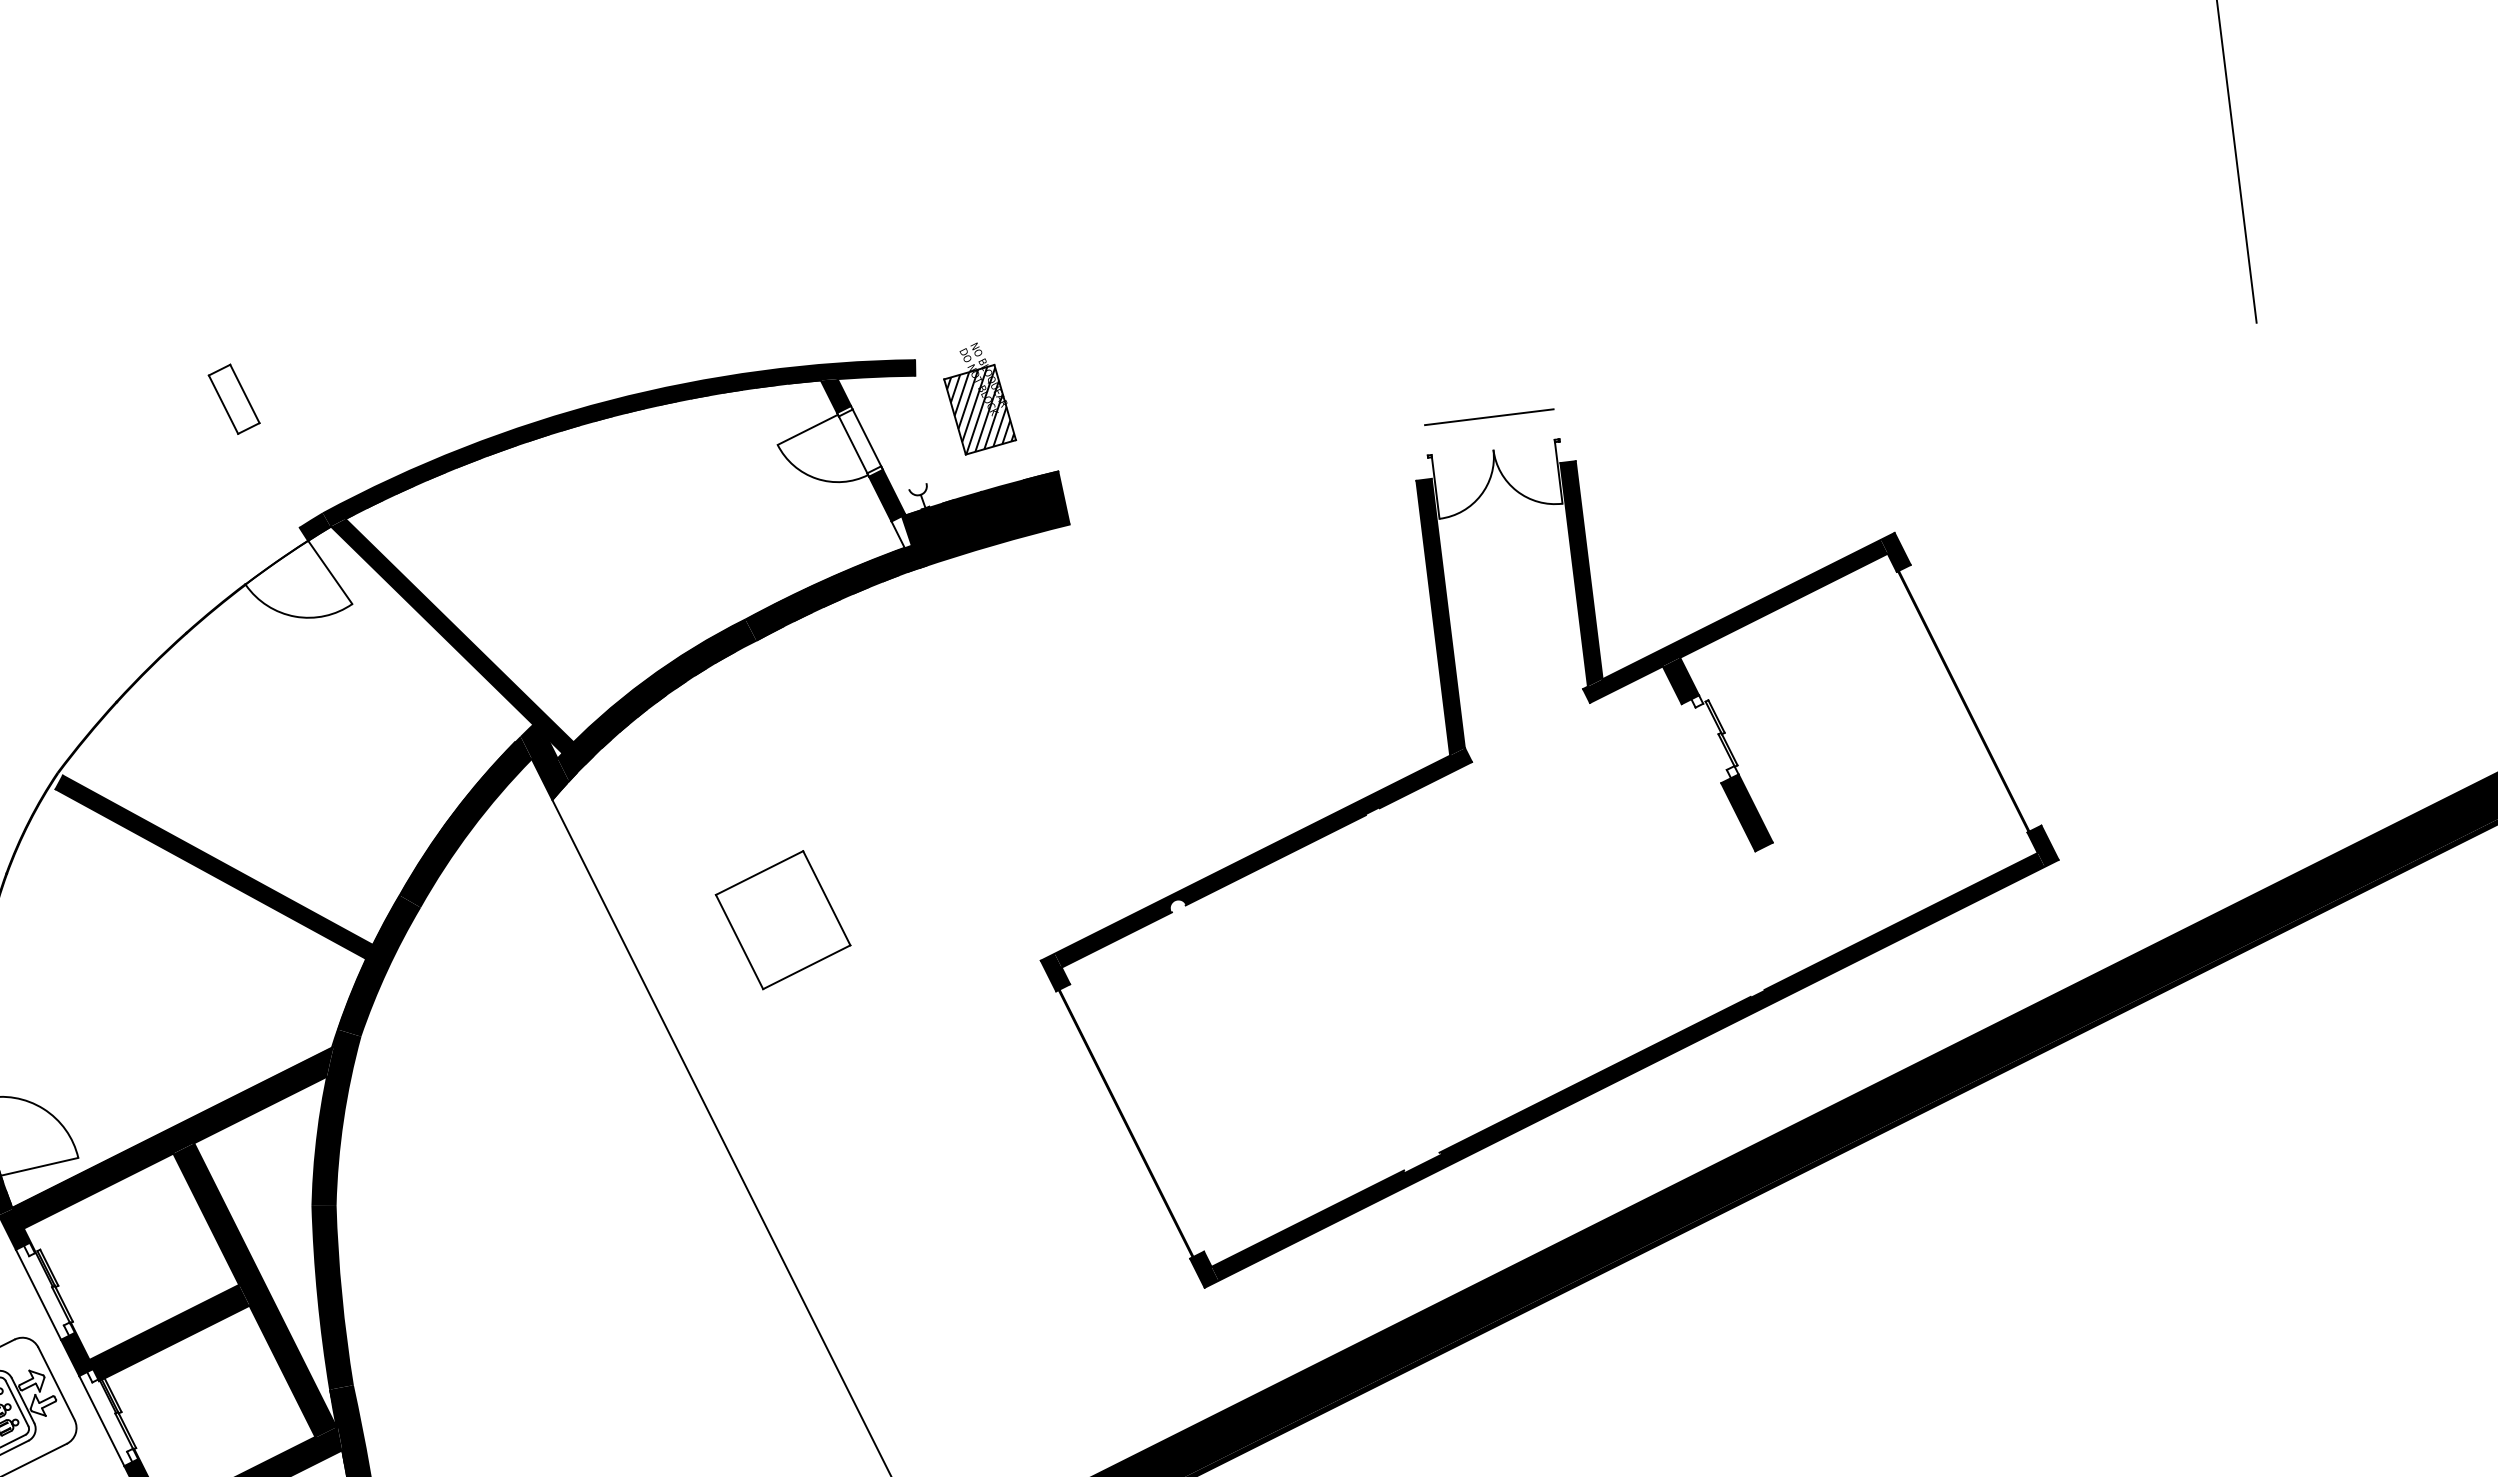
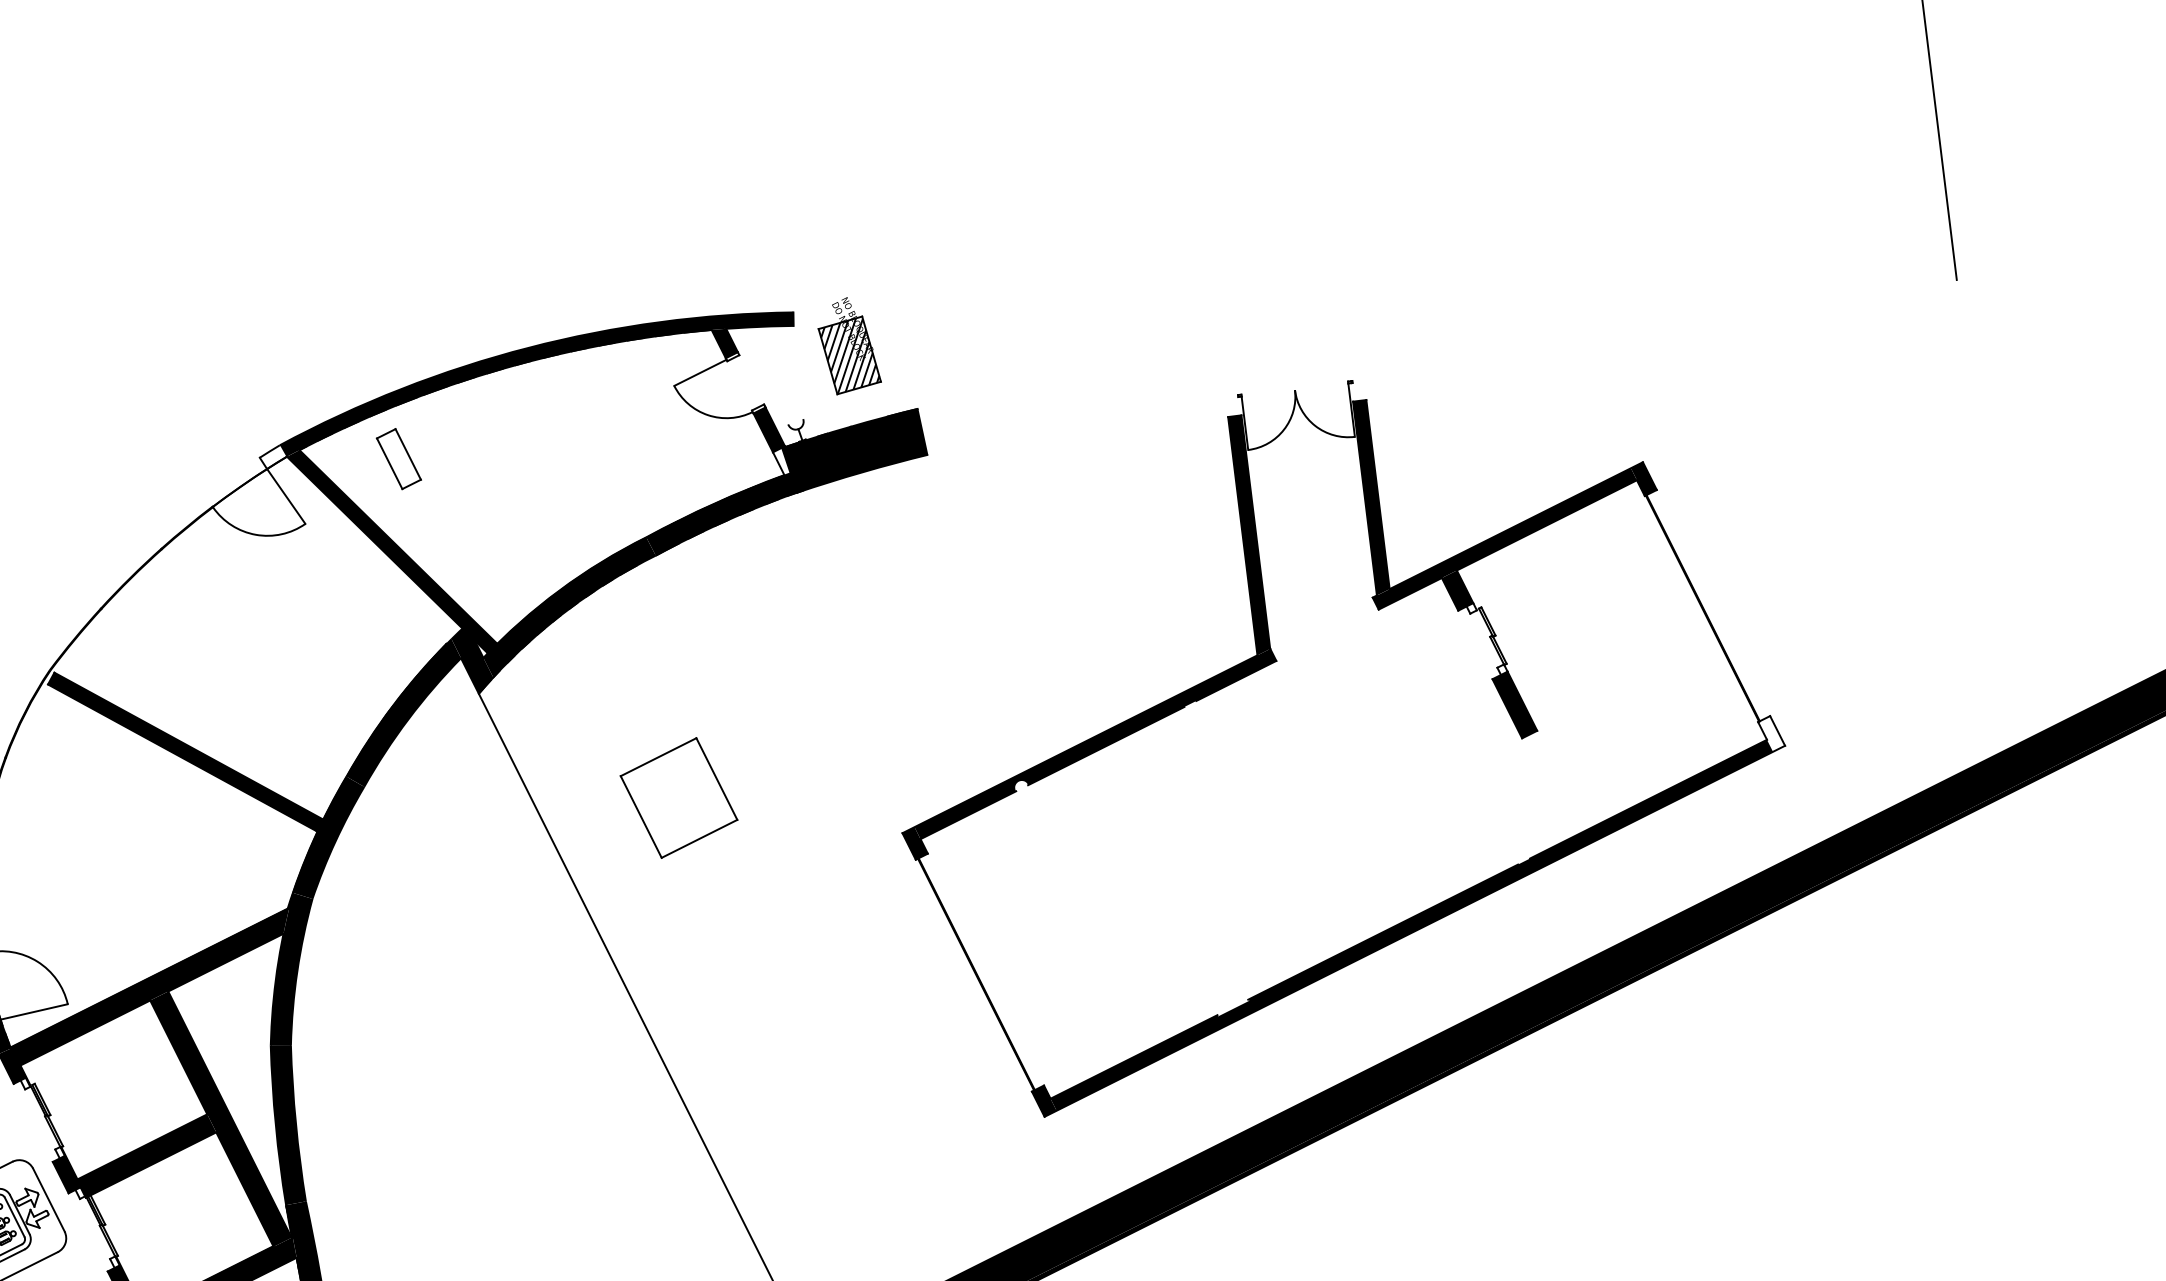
part: (233, 398) -> (398, 458), moved
line: (1489, 416) -> (1291, 361), removed
line: (866, 437) -> (751, 379), removed
line: (852, 444) -> (739, 385), removed
fill: (314, 526) -> (272, 456), removed
fill: (2042, 845) -> (1771, 733), removed
line: (38, 1294) -> (33, 1122), removed
line: (101, 1420) -> (87, 1231), removed

